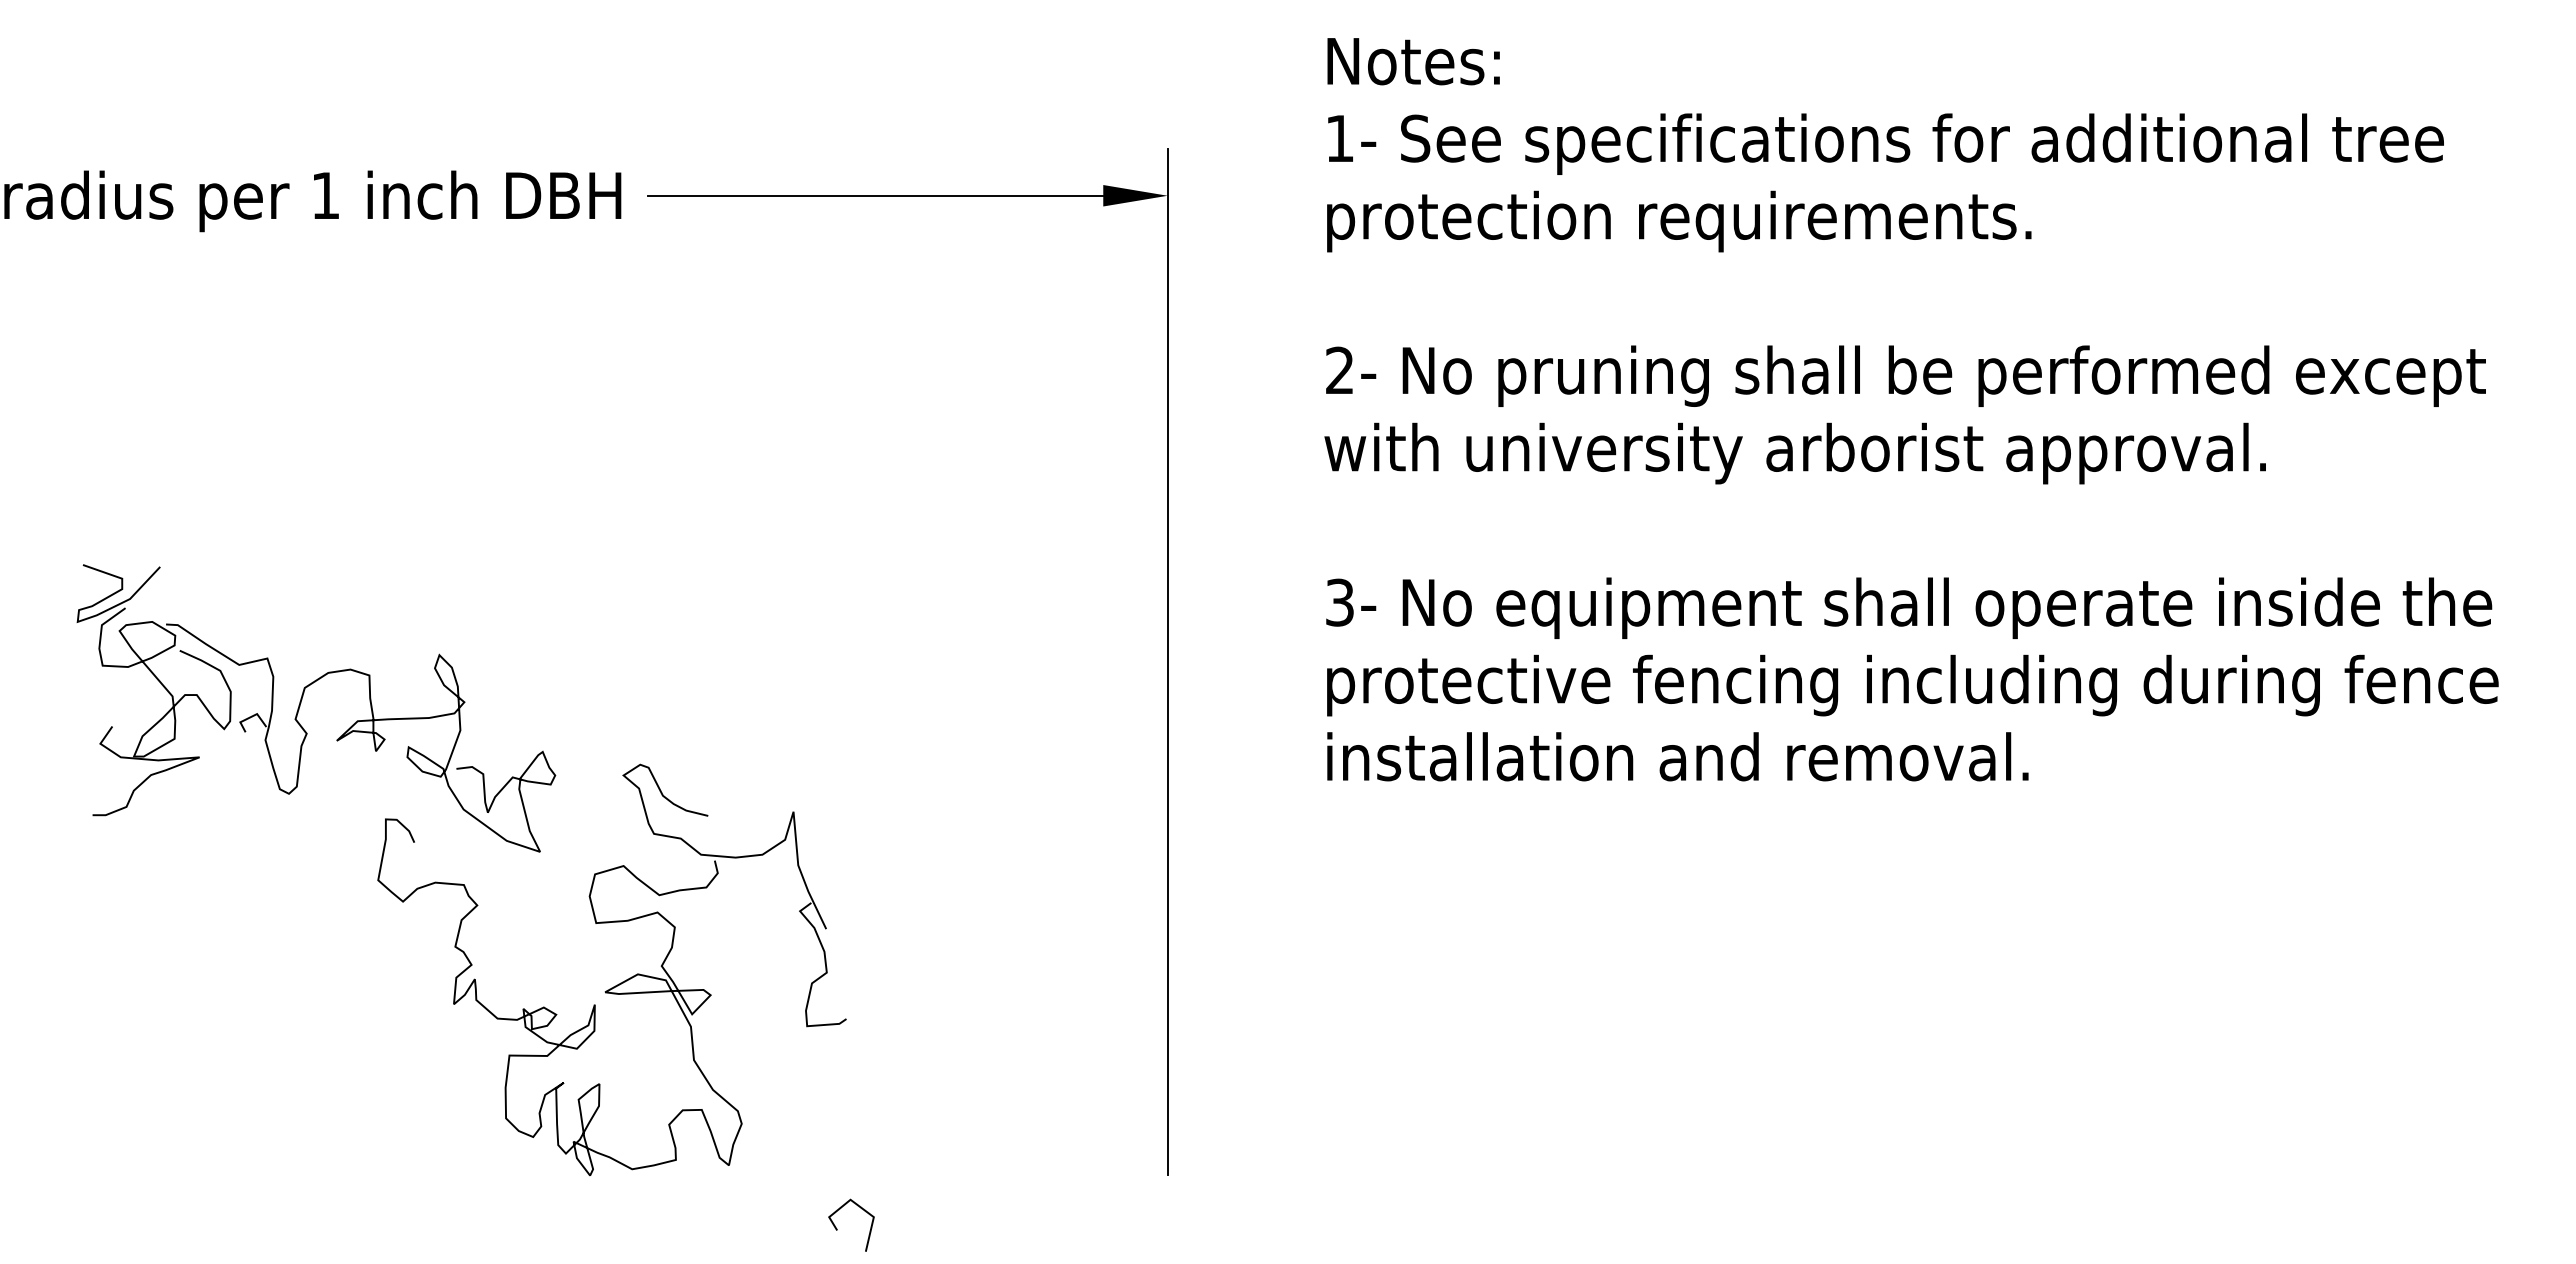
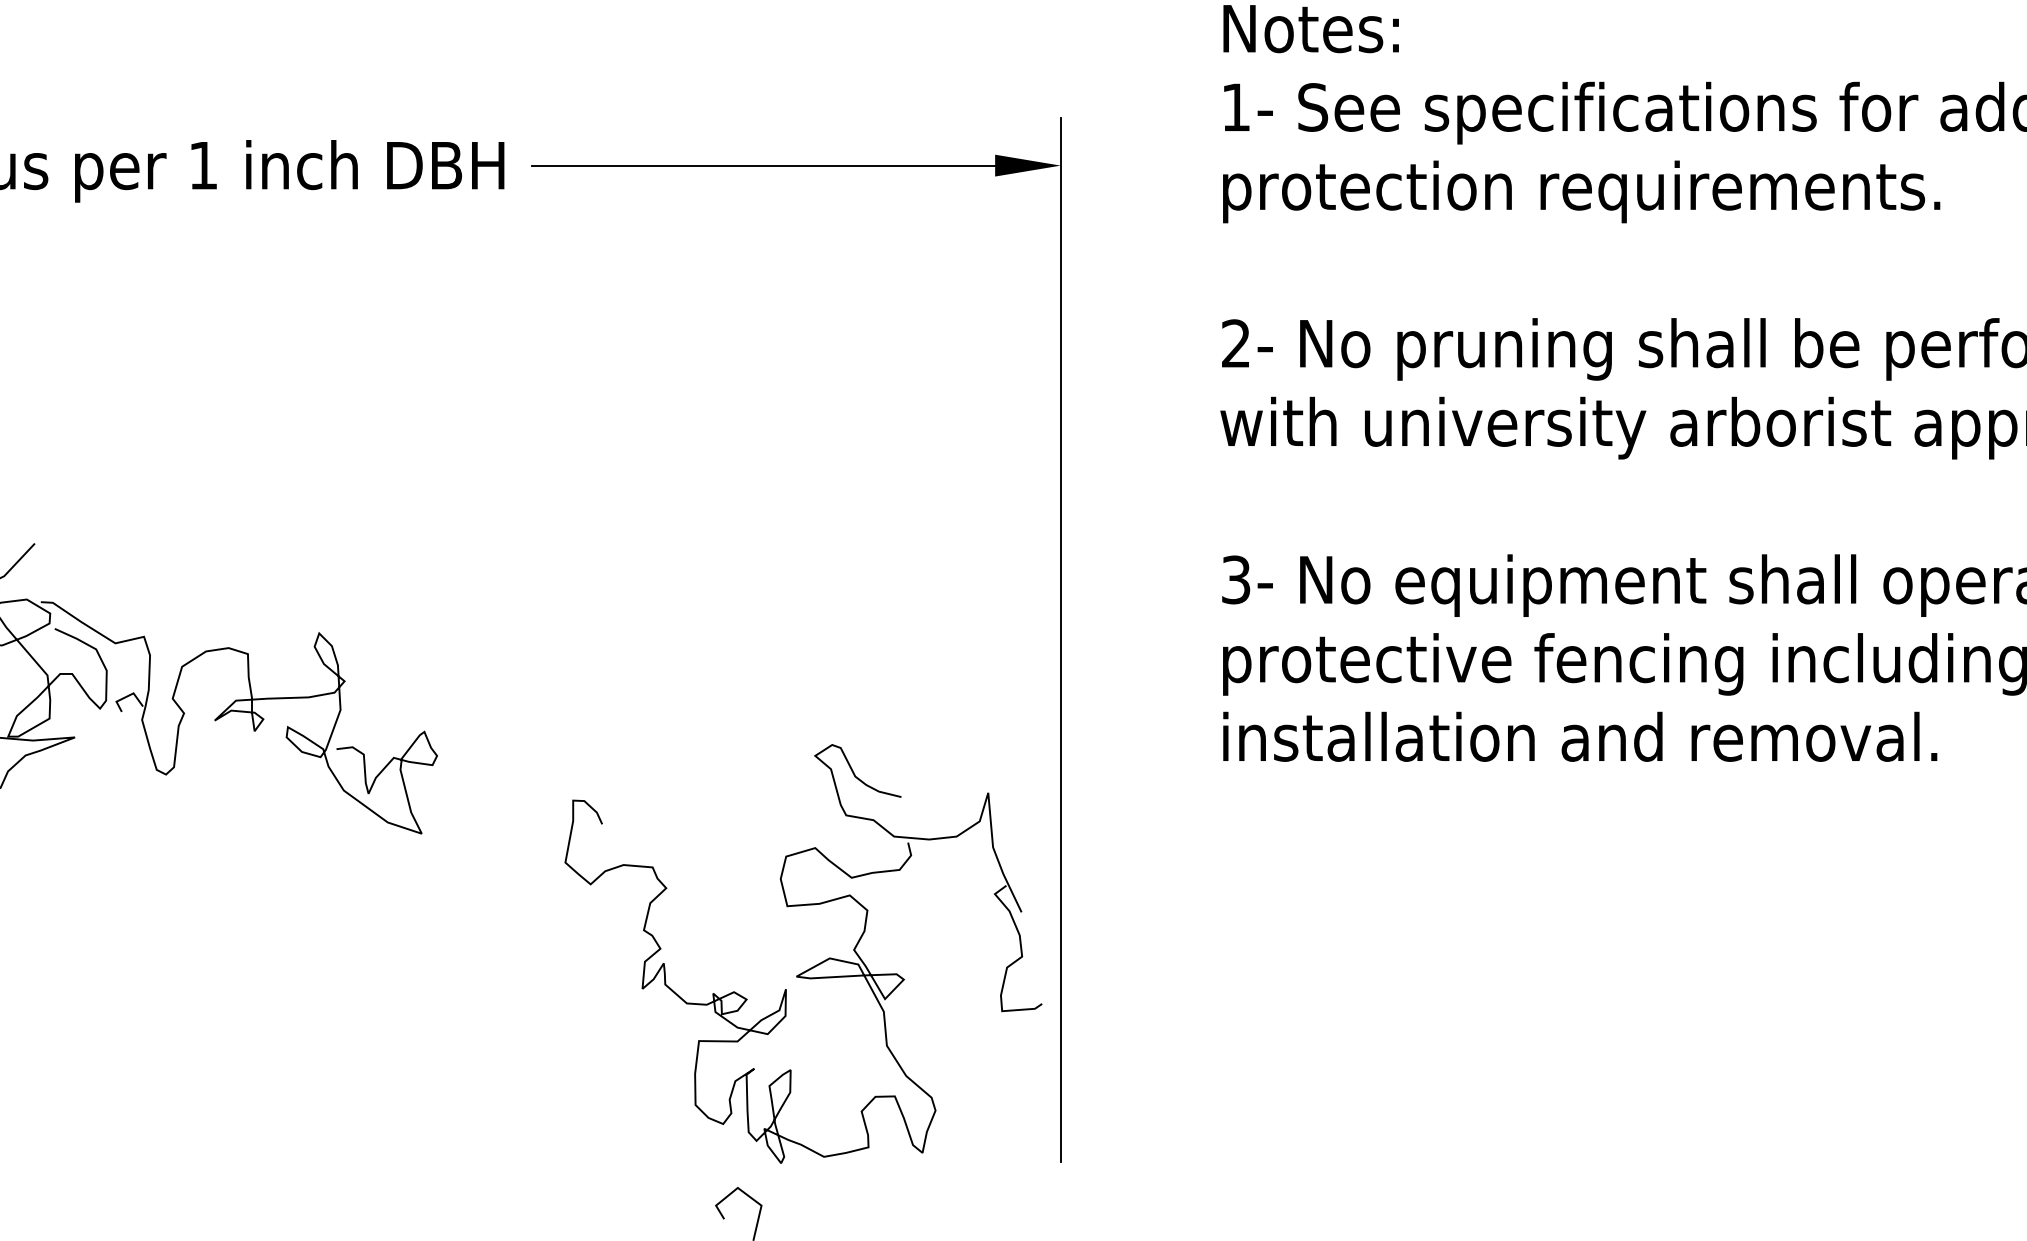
part: (618, 983) -> (810, 967), moved

